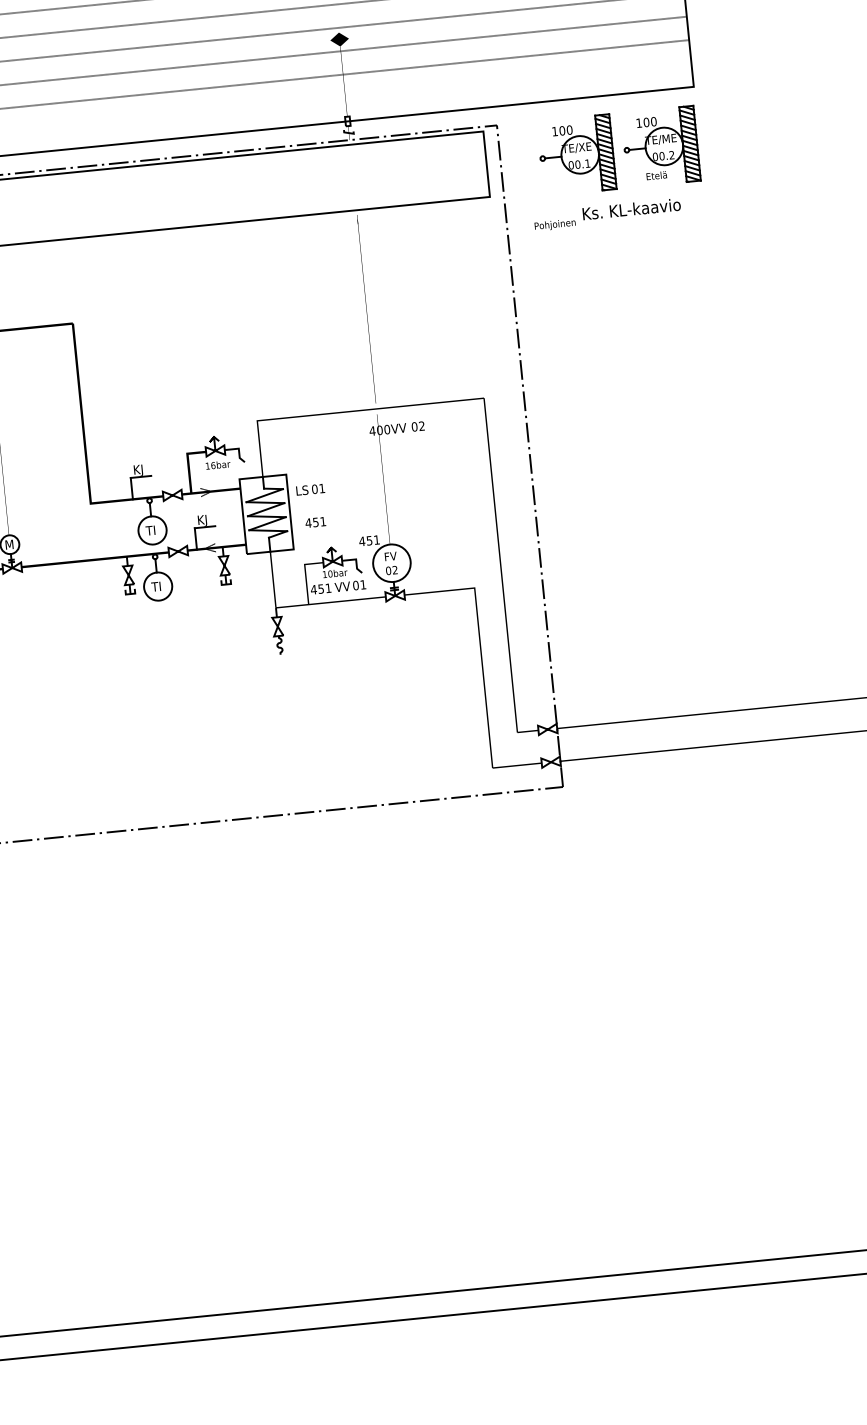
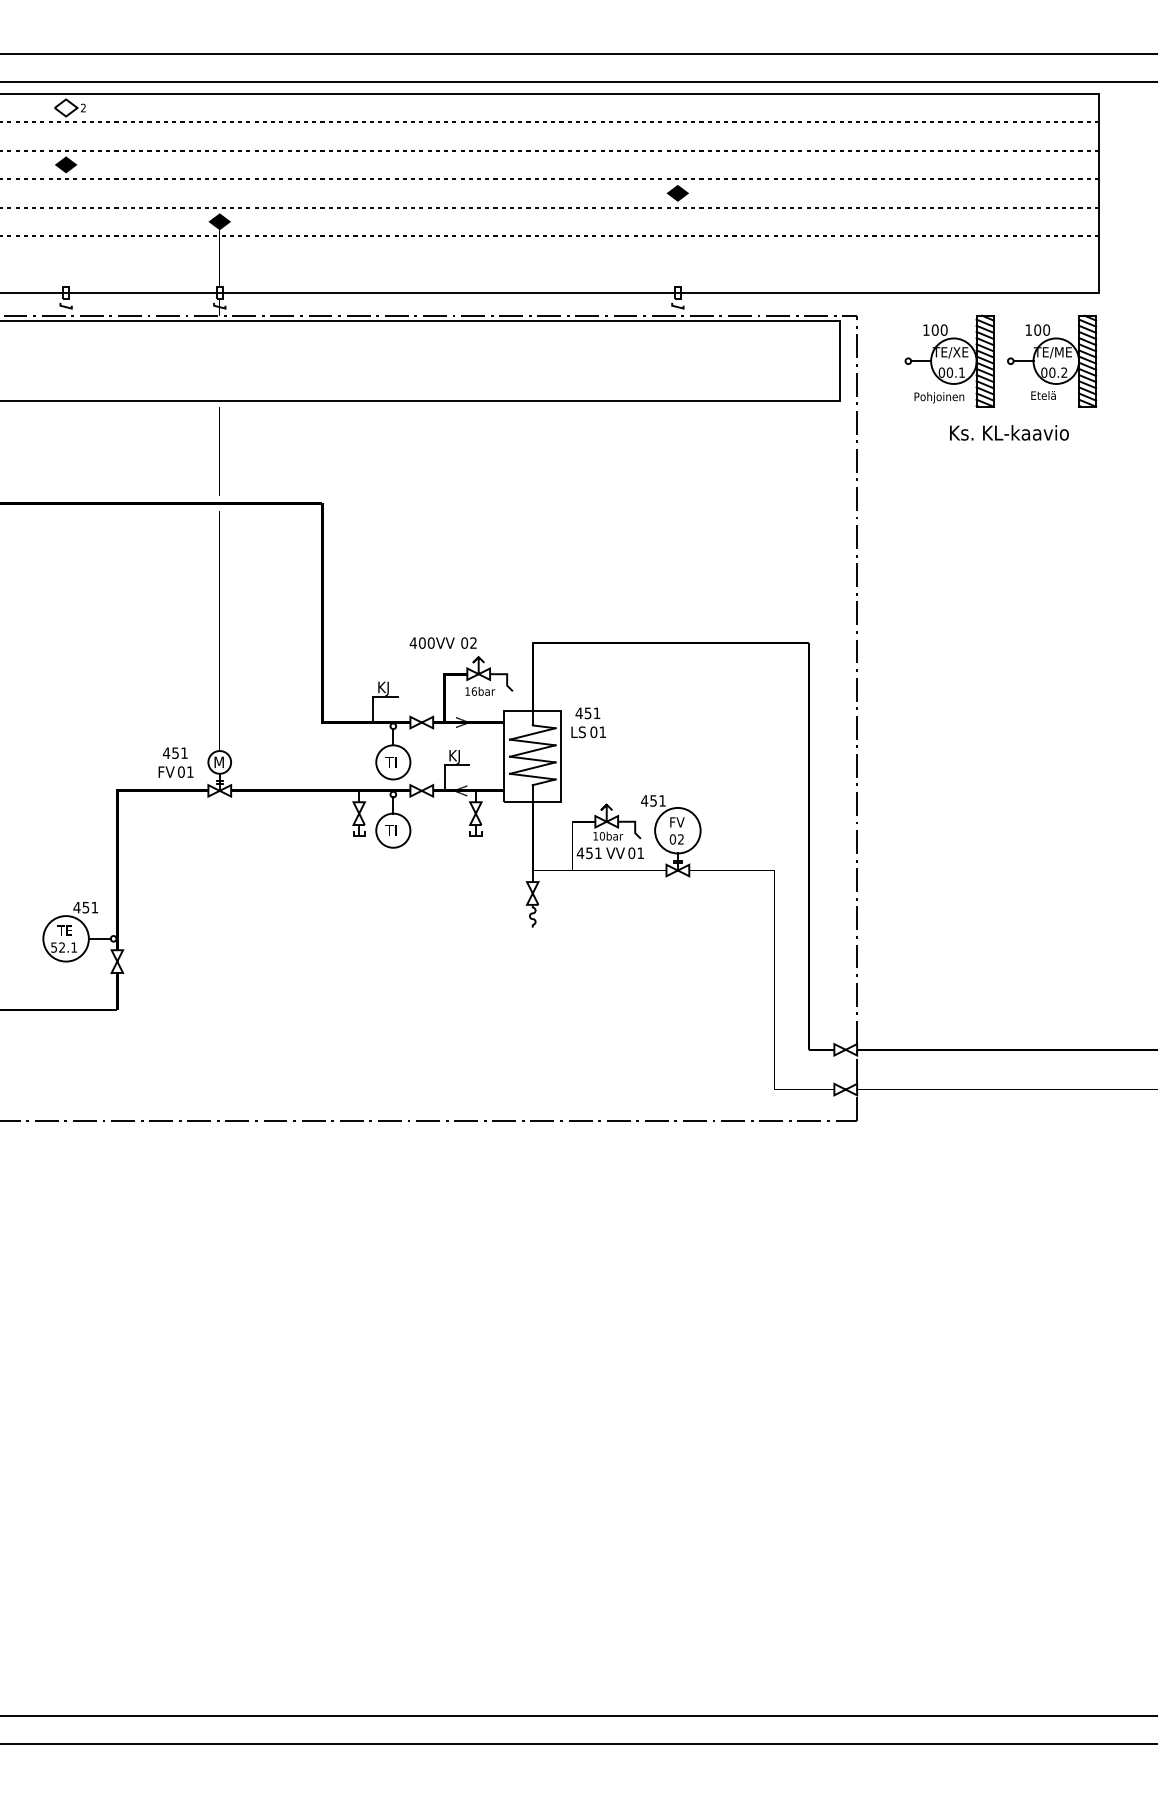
text: (555, 224) -> (939, 397), moved
text: (396, 428) -> (442, 642), moved
text: (315, 522) -> (587, 713), moved

